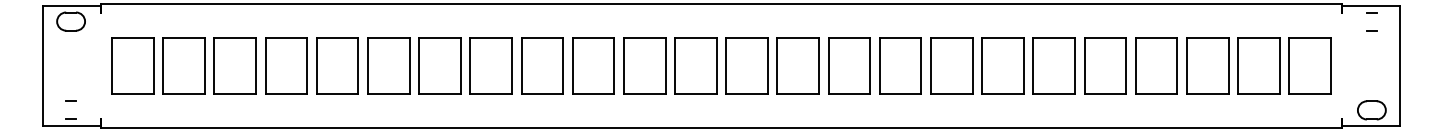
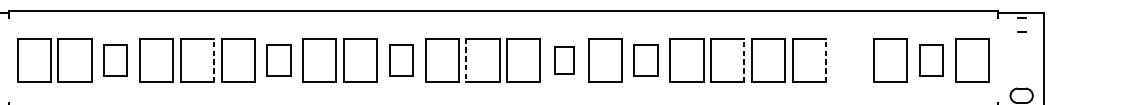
part: (234, 65) -> (115, 60), size x0.7
part: (439, 65) -> (278, 60), size x0.7
part: (593, 65) -> (401, 60), size x0.7
part: (797, 65) -> (563, 60), size x0.6
part: (900, 65) -> (646, 60), size x0.7
part: (1156, 65) -> (850, 60), removed
part: (1258, 65) -> (931, 60), size x0.7
line: (358, 66) -> (214, 60), solid -> dashed
line: (675, 66) -> (466, 60), solid -> dashed
line: (1023, 66) -> (744, 60), solid -> dashed
line: (1126, 66) -> (826, 60), solid -> dashed

